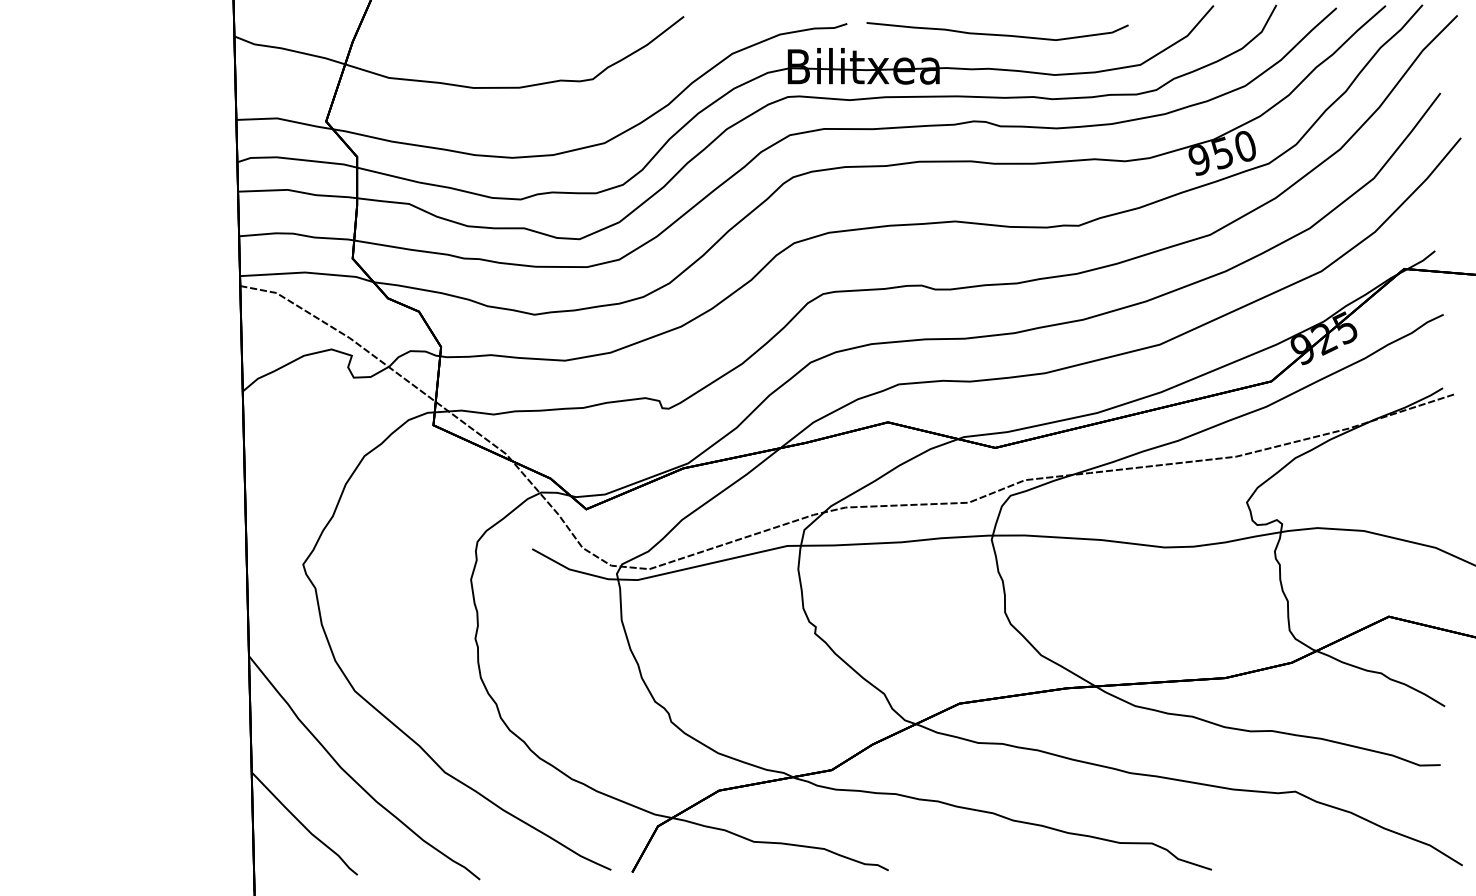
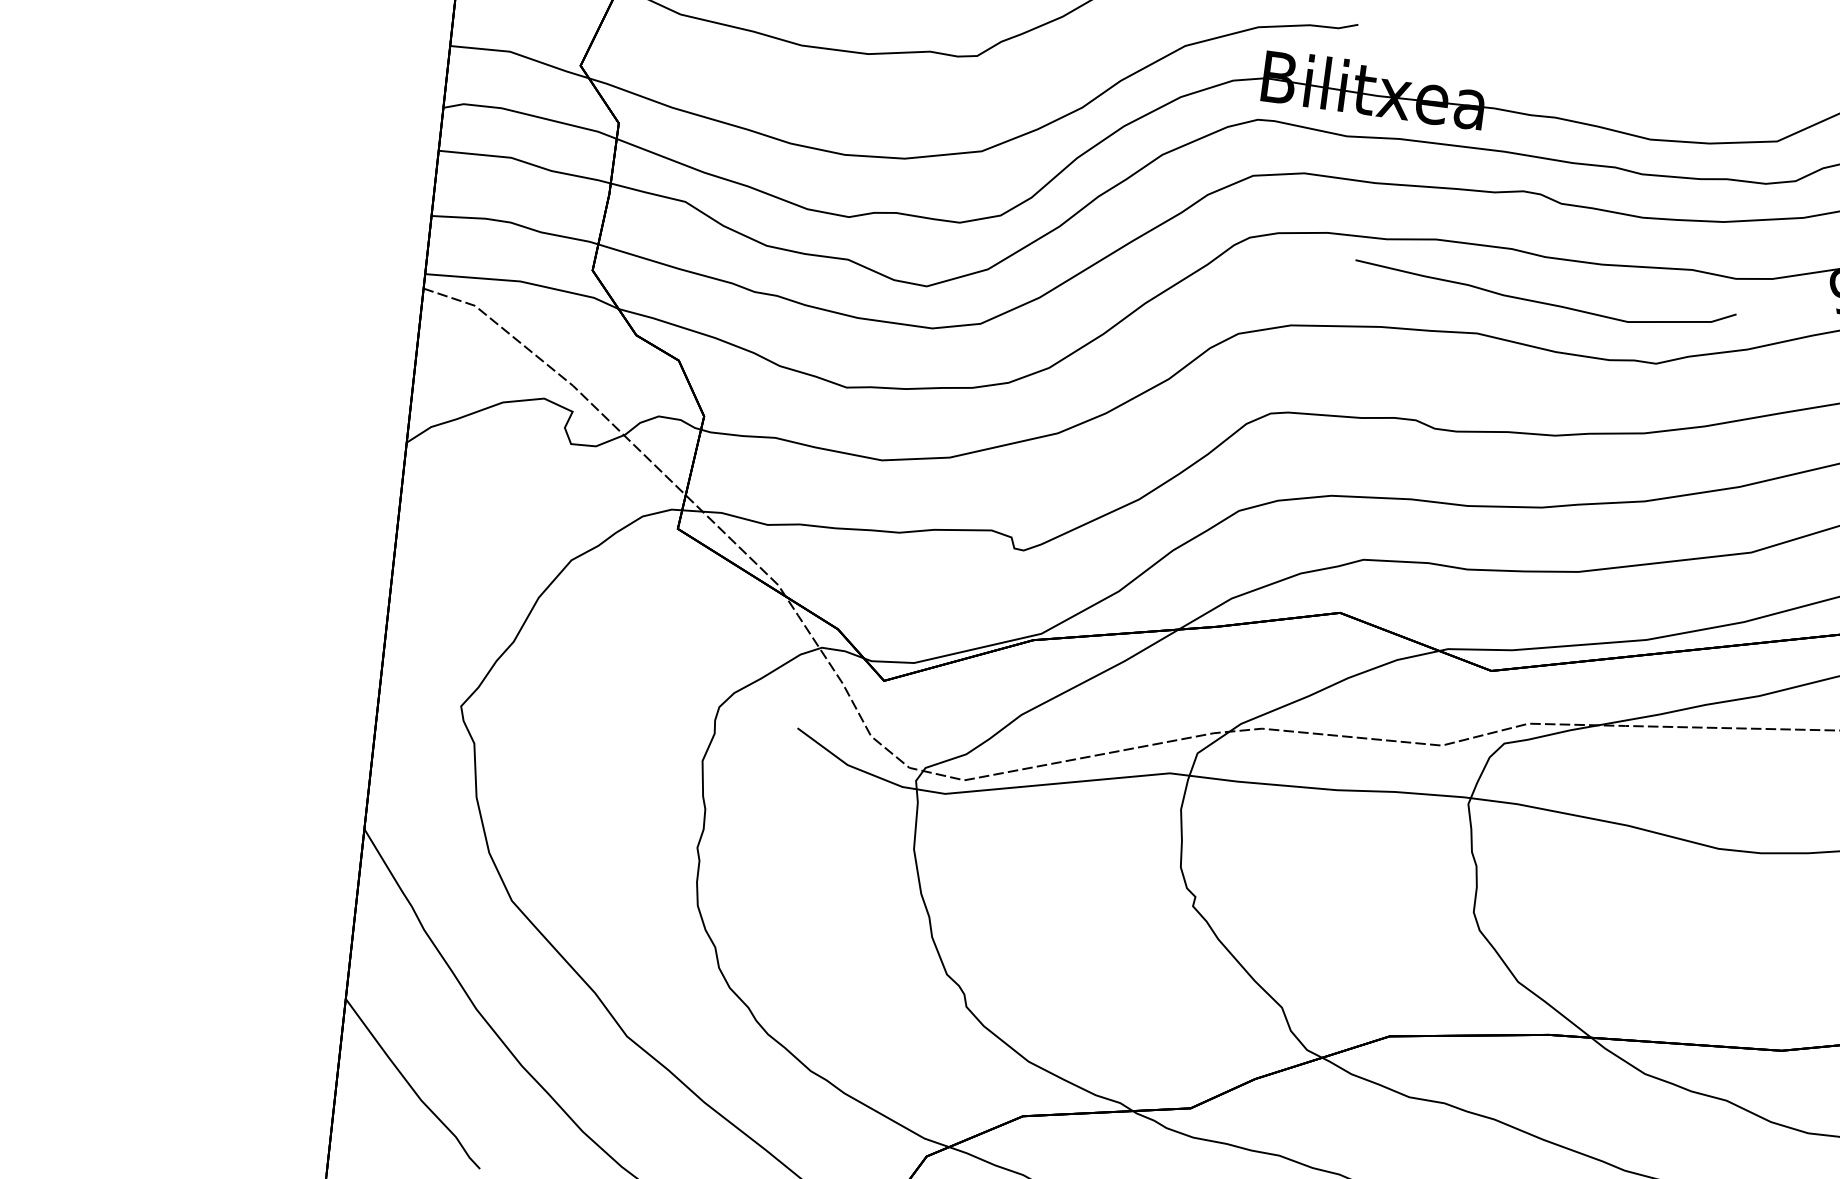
curve: (997, 34) -> (1543, 302), moved

